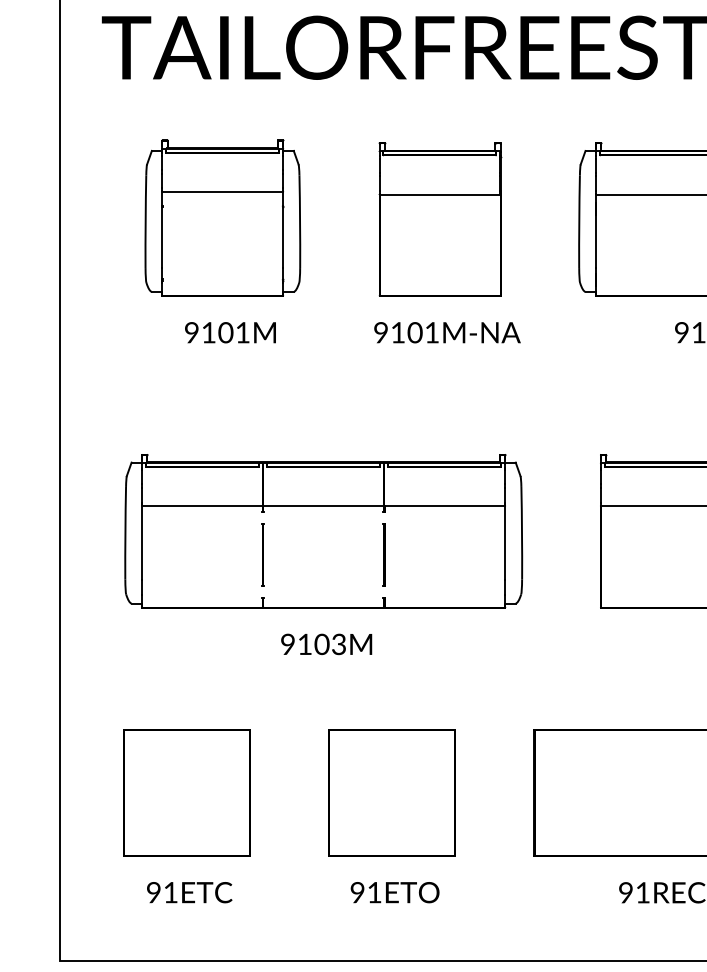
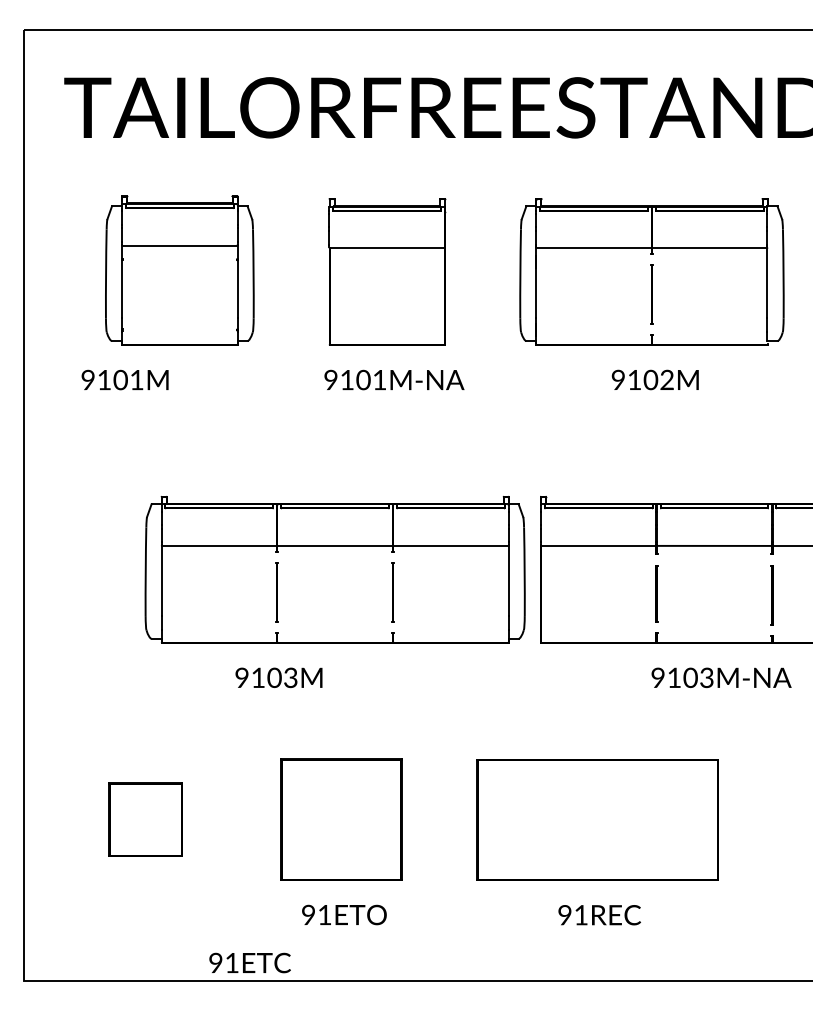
text: (229, 332) -> (124, 379), moved
part: (322, 530) -> (334, 569), moved
part: (186, 792) -> (145, 819), size x0.6
text: (189, 892) -> (249, 962), moved

